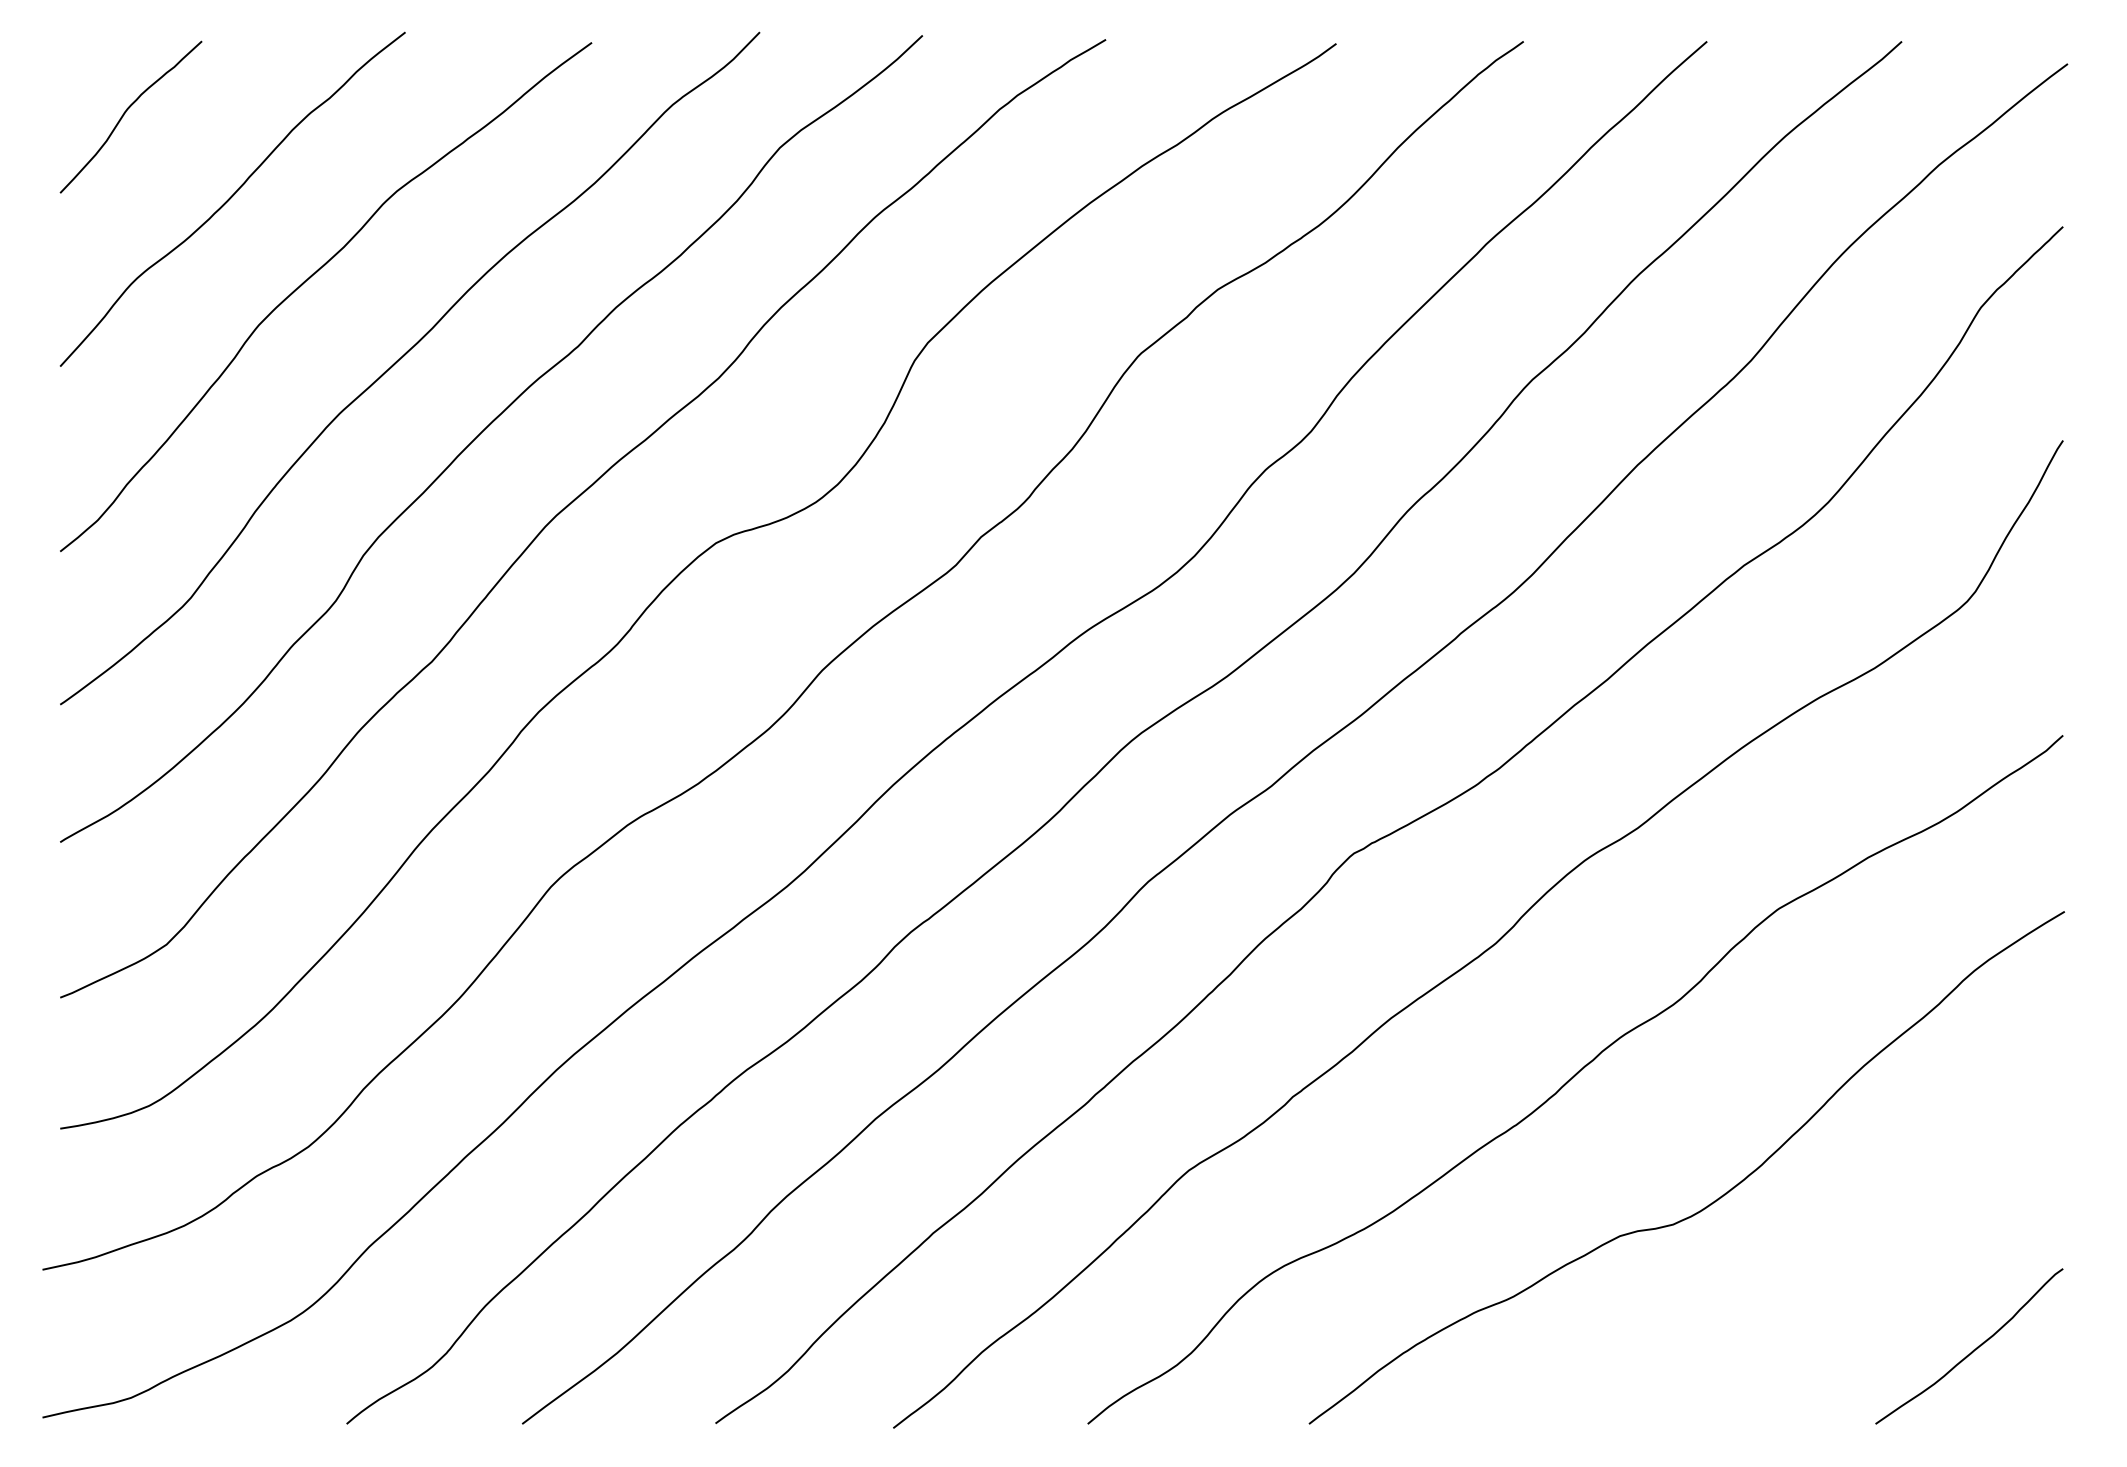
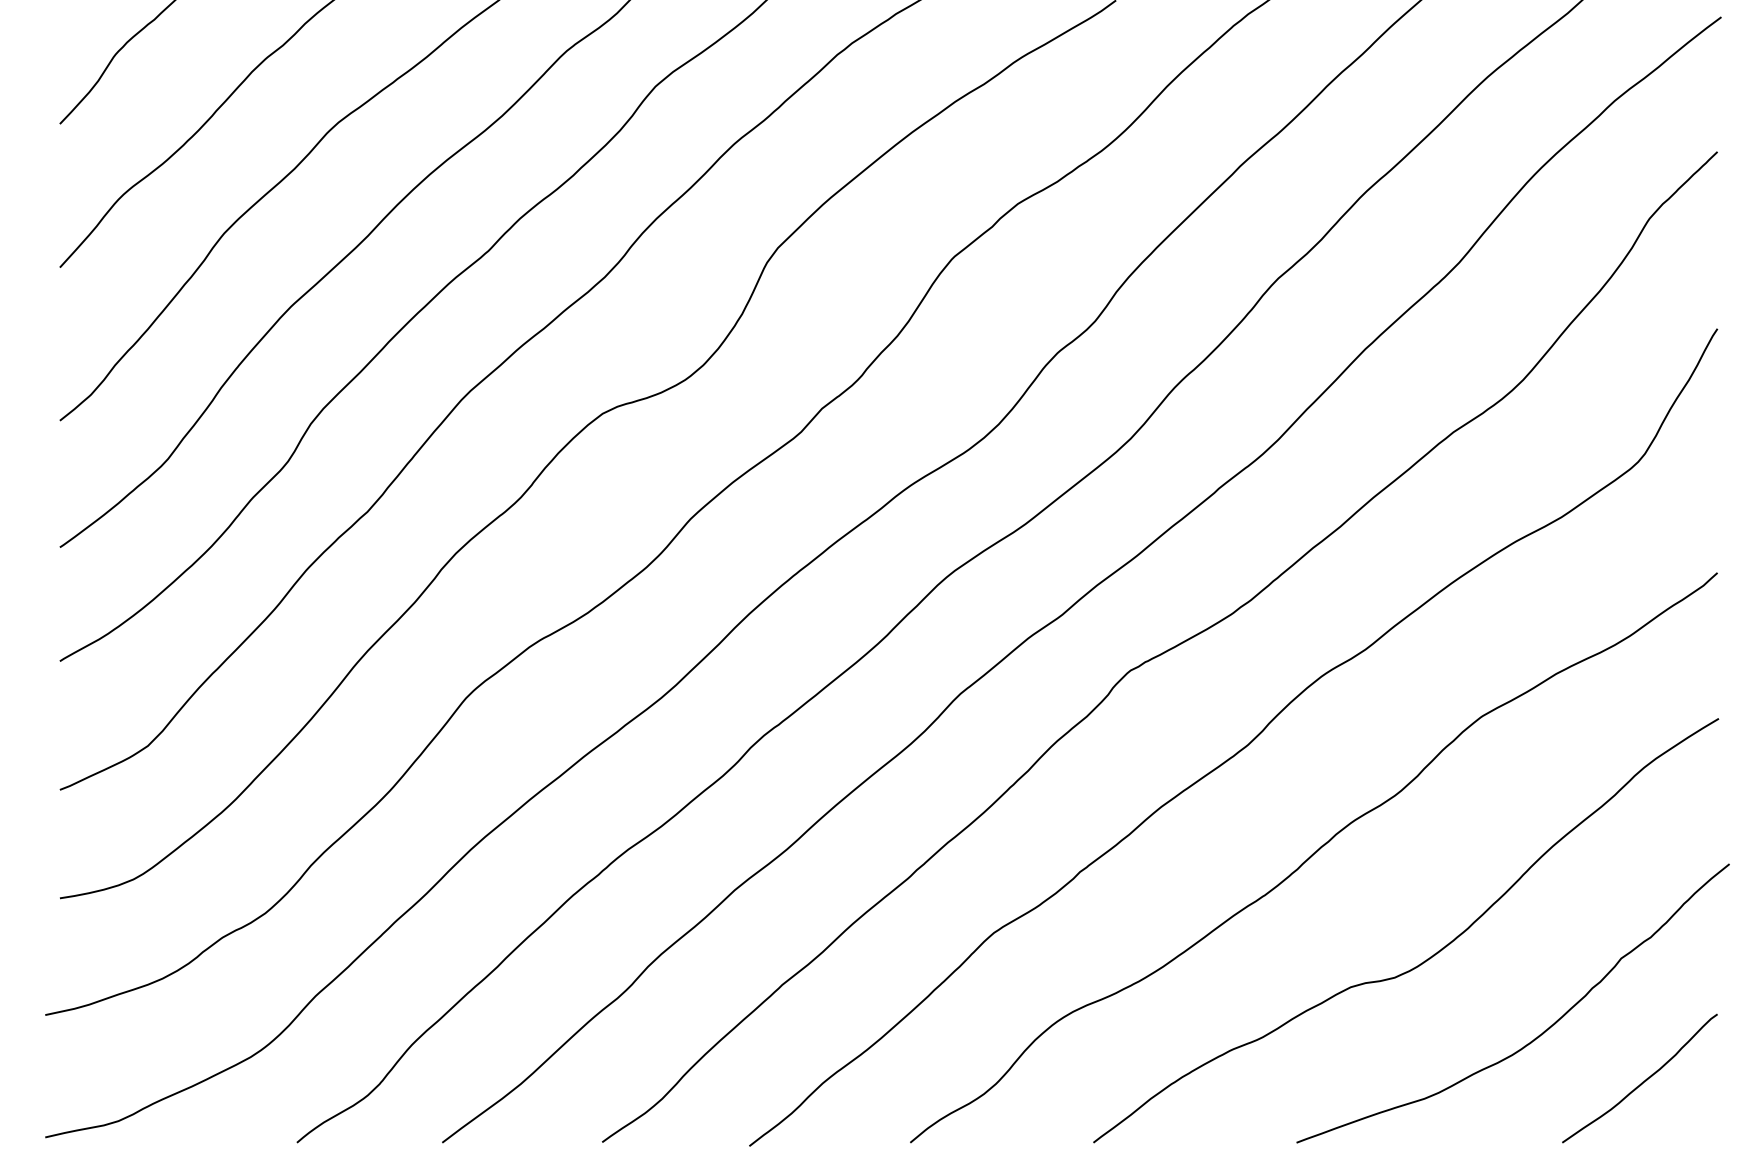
curve: (1845, 1295) -> (1537, 1036), added

